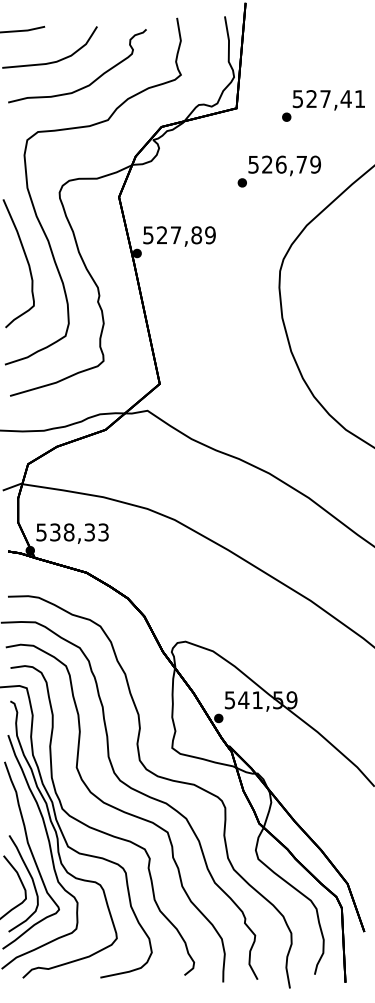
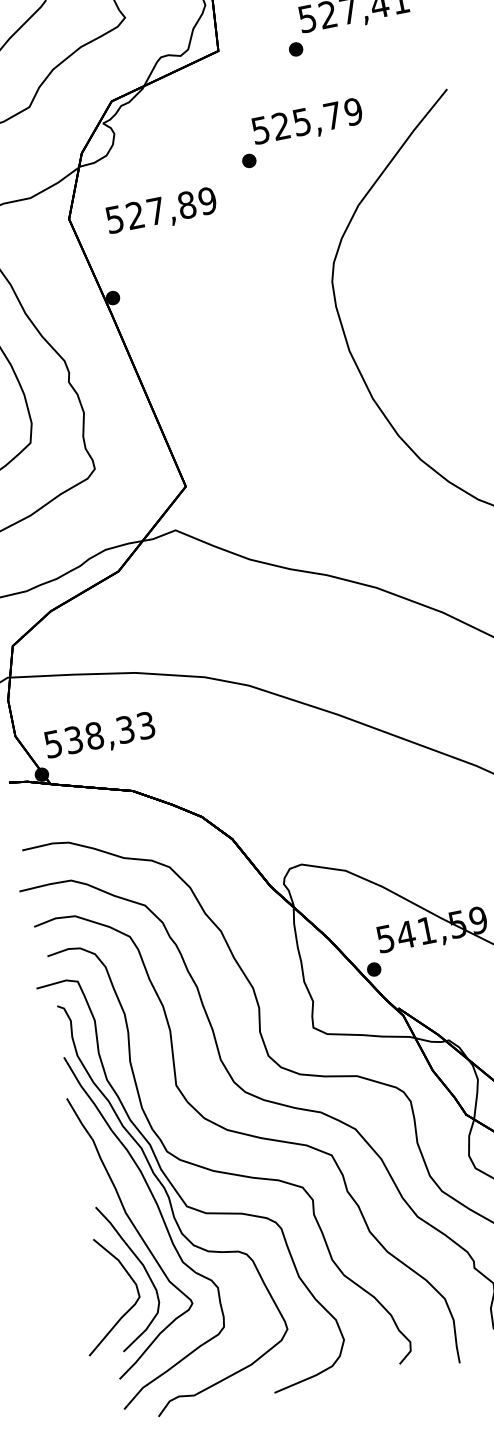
text: (281, 164) -> (302, 121), 526,79 -> 525,79
text: (179, 236) -> (161, 212), moved

